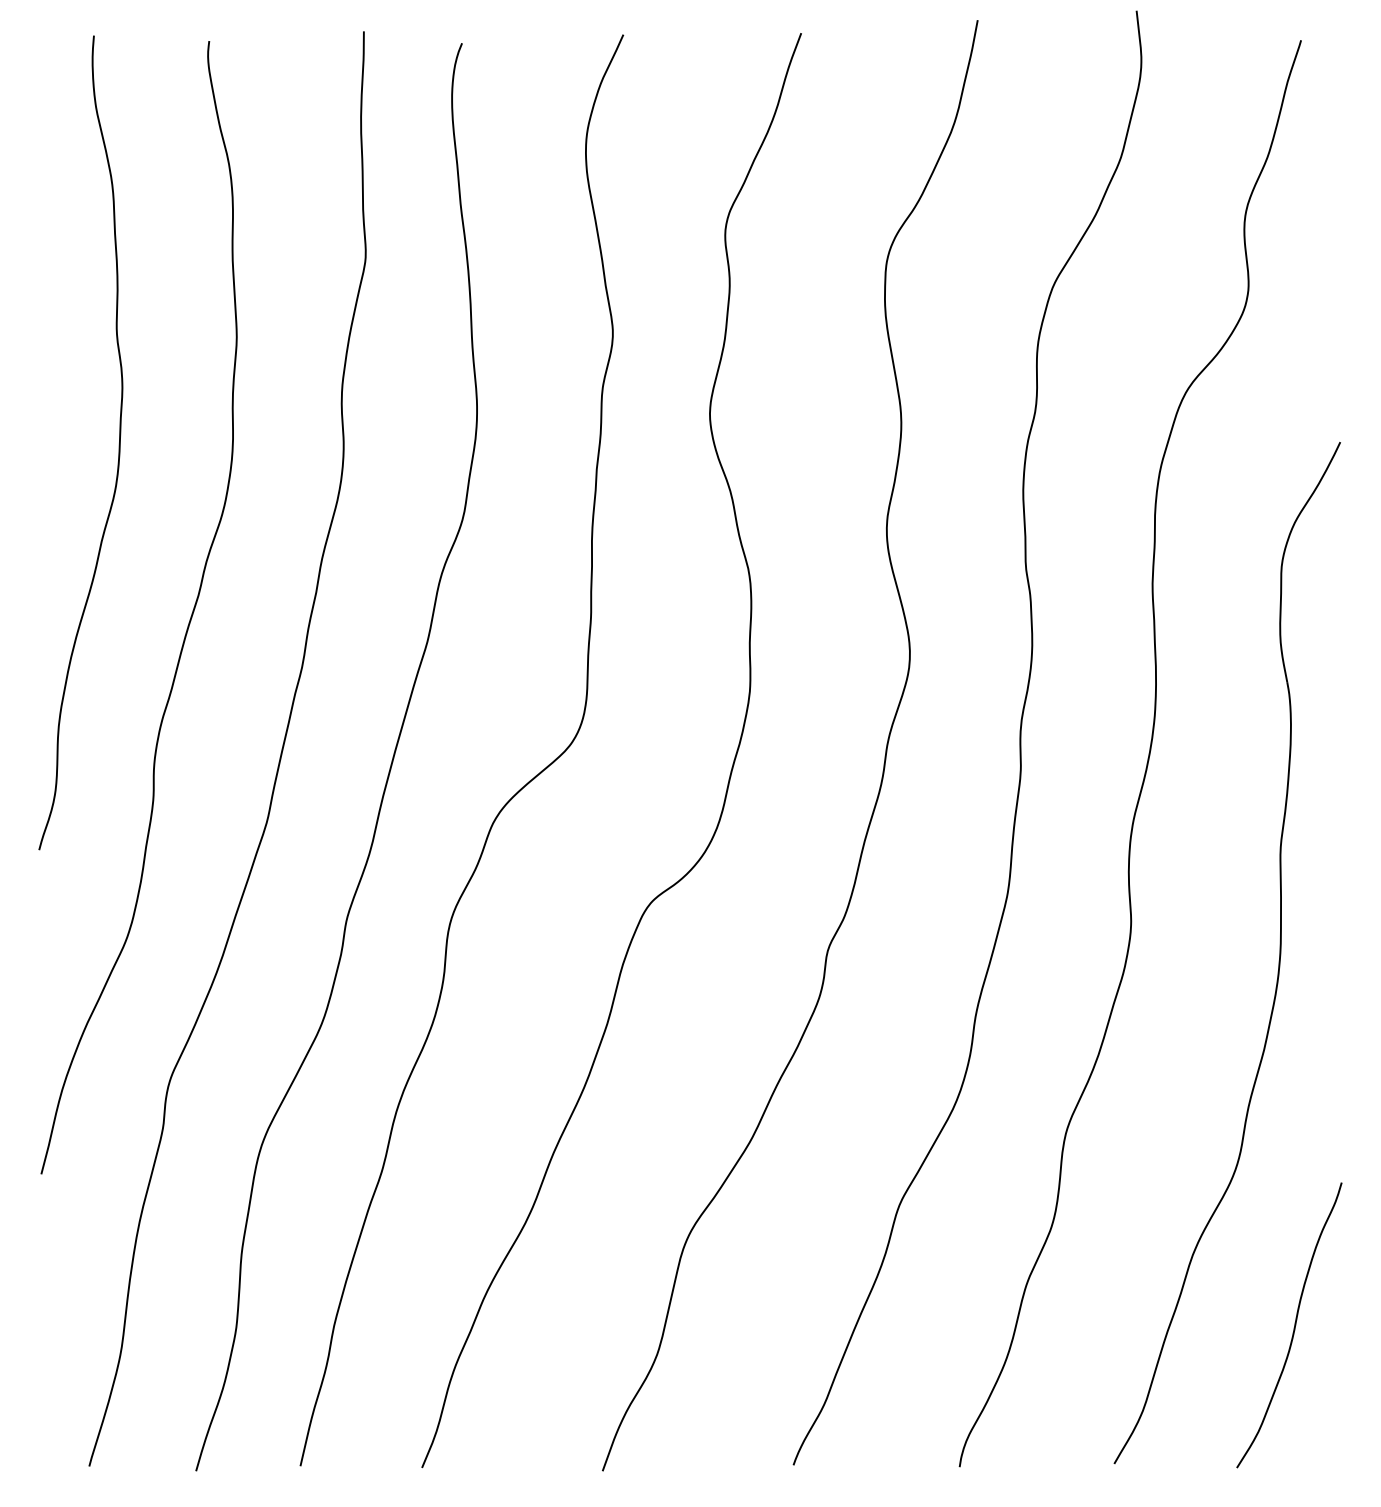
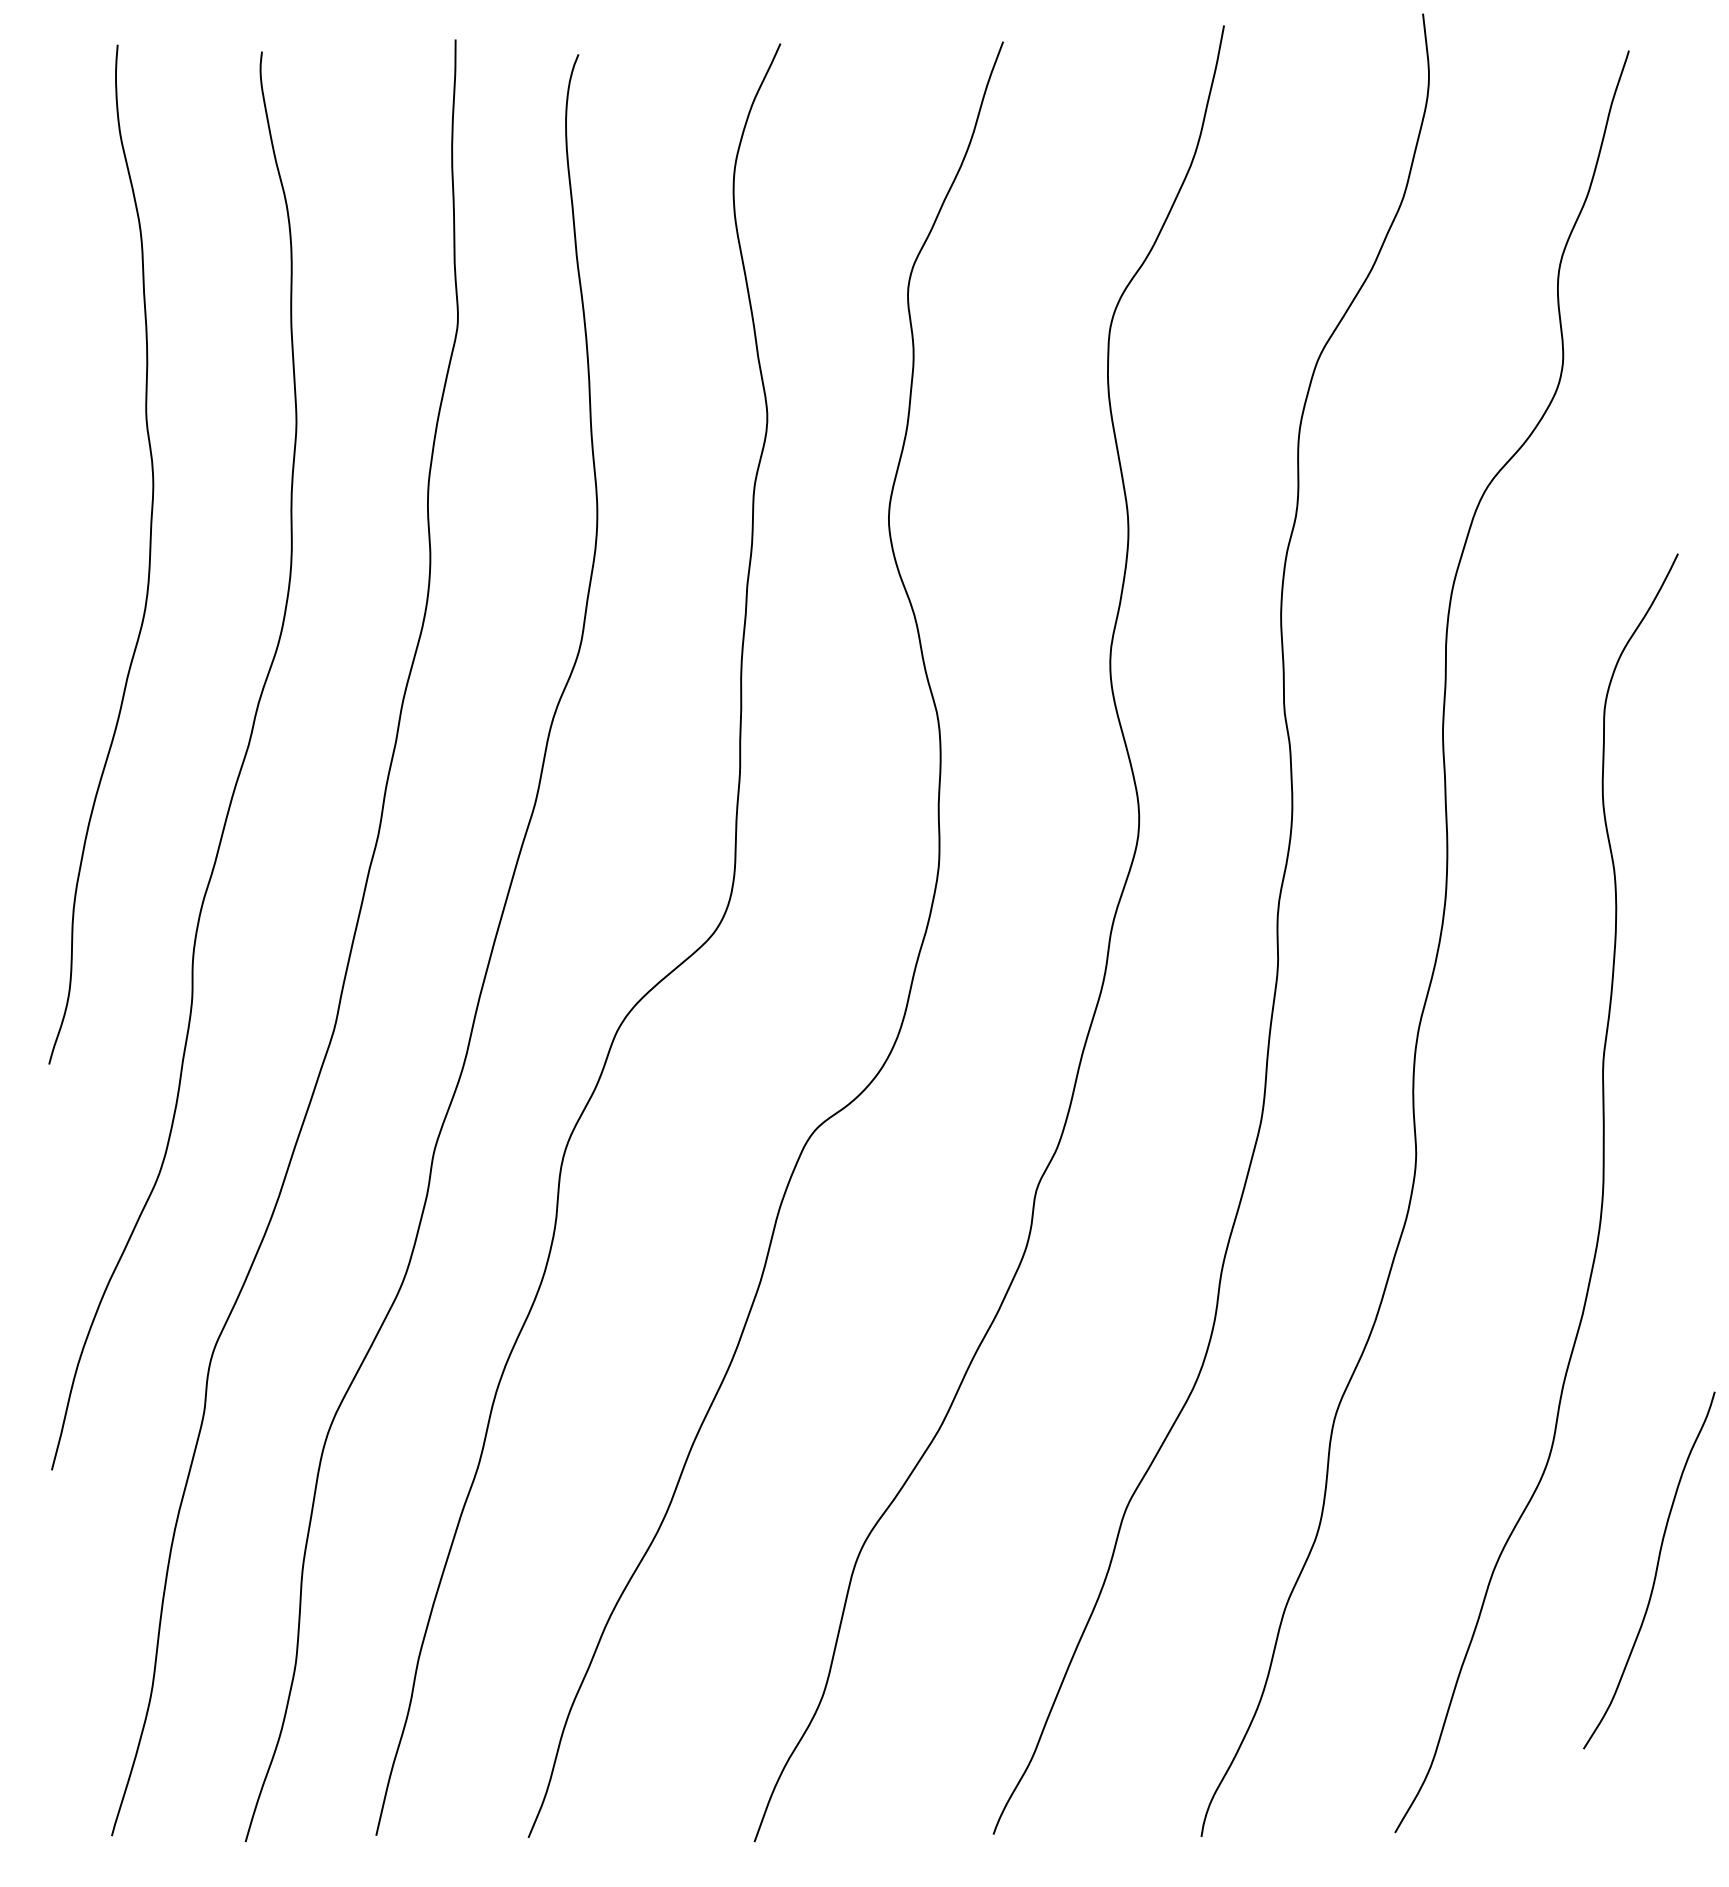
curve: (1293, 1327) -> (1654, 1573), moved

